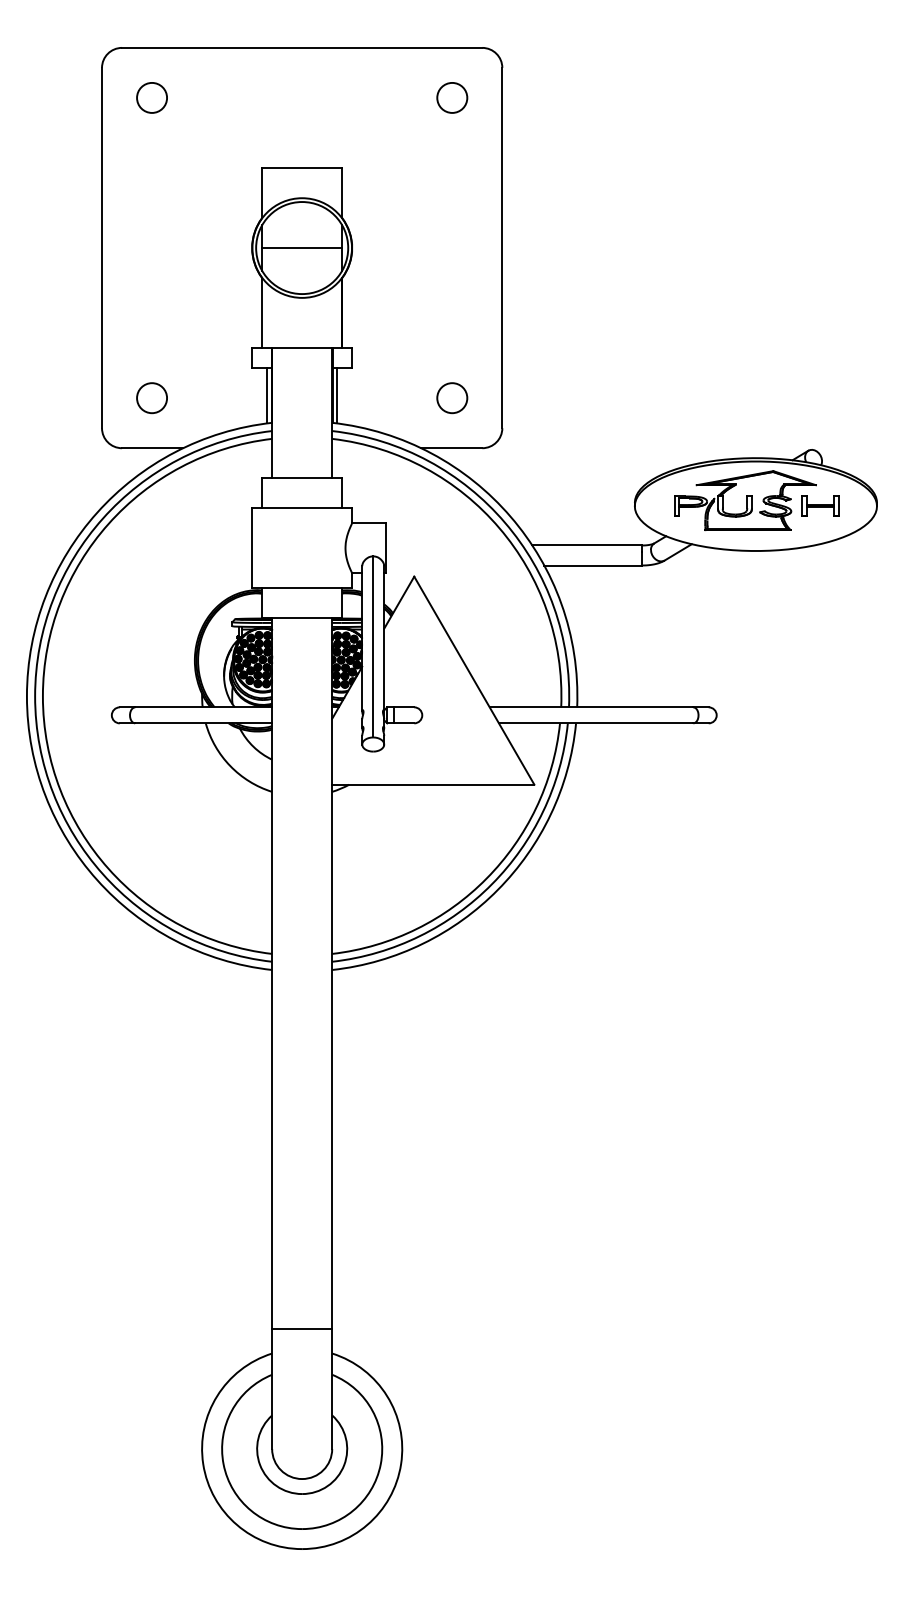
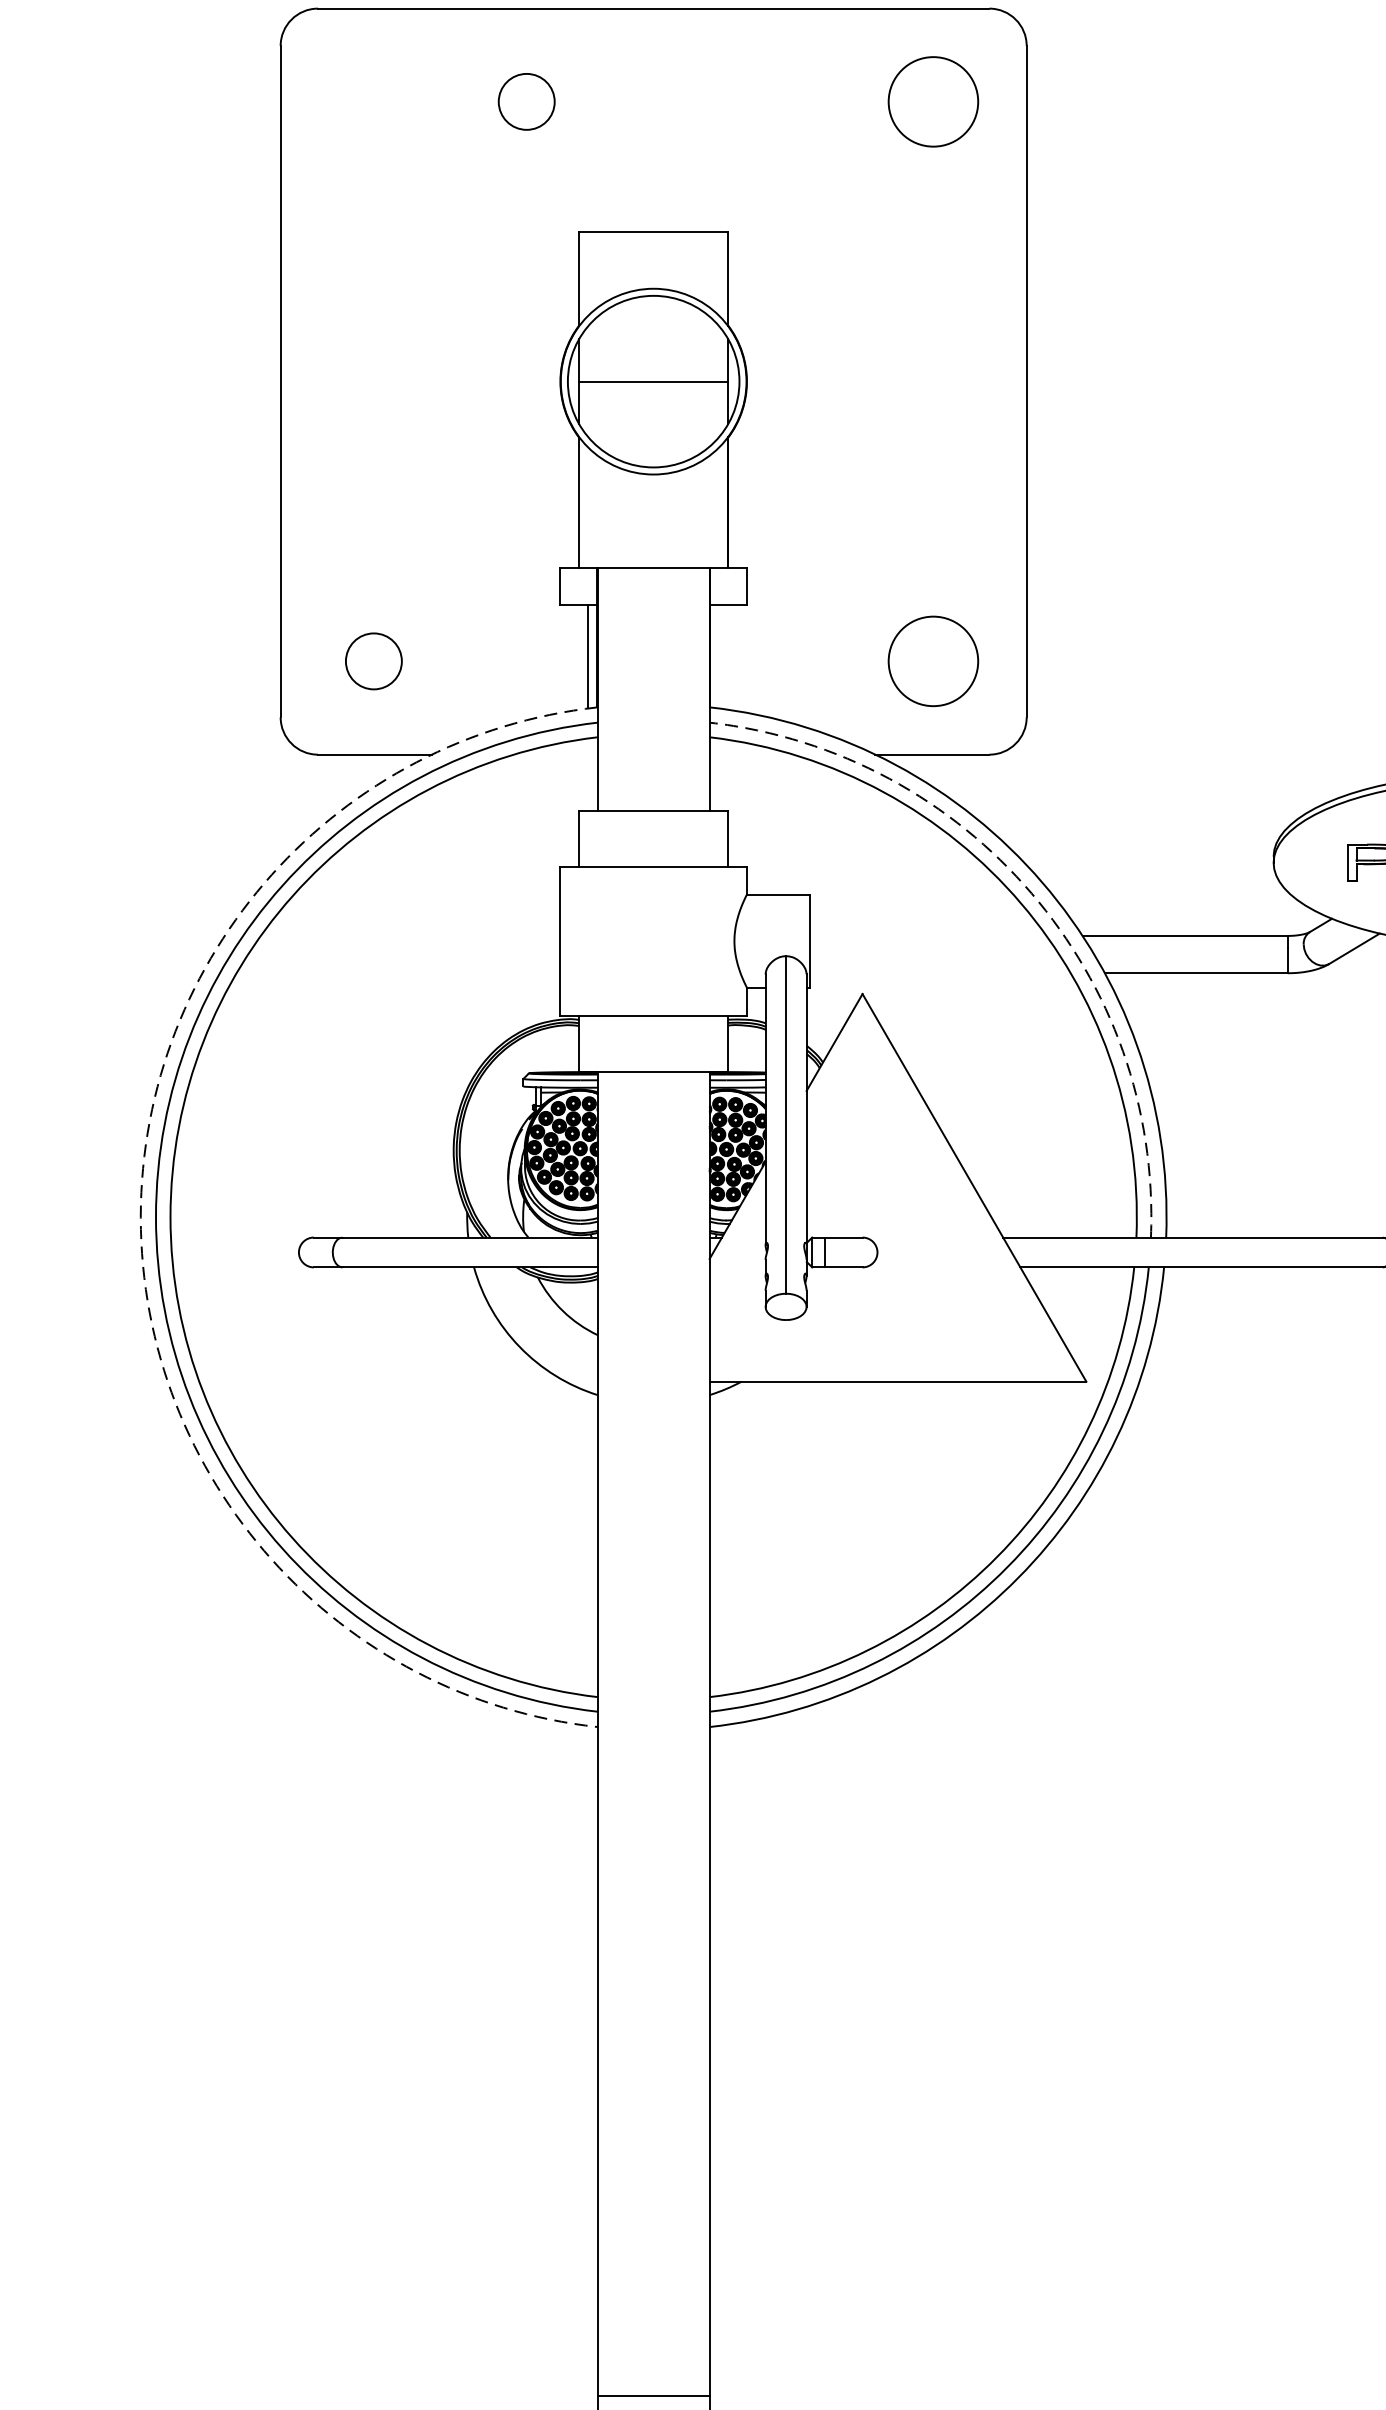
circle: (151, 97) -> (525, 101), moved
circle: (452, 97) -> (933, 101), size x1.6
line: (337, 395) -> (719, 656), removed
circle: (452, 398) -> (933, 662), size x1.6
arc: (504, 522) -> (1030, 893), solid -> dashed
arc: (26, 696) -> (139, 1217), solid -> dashed

